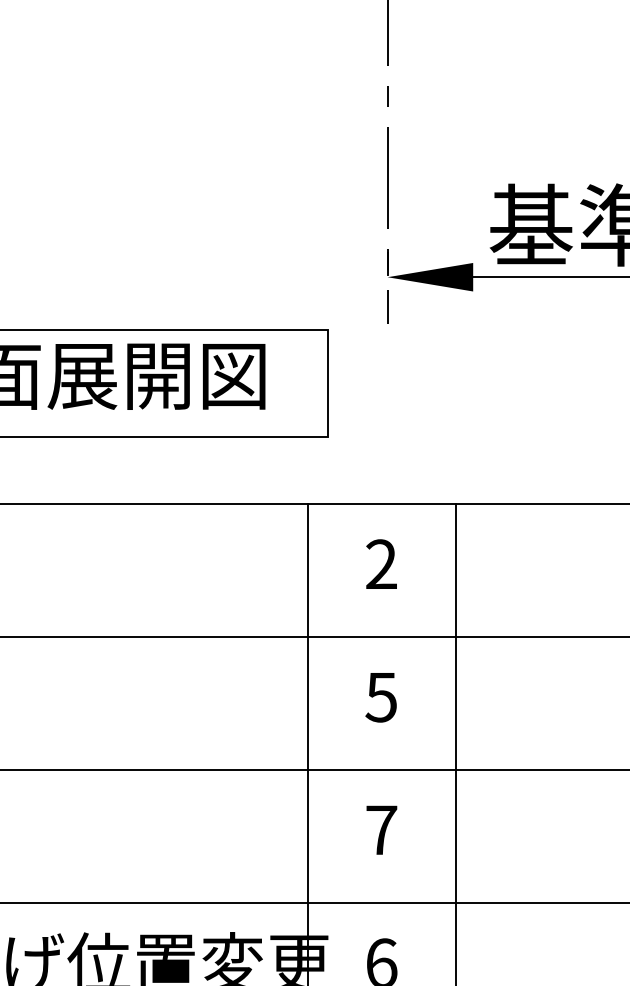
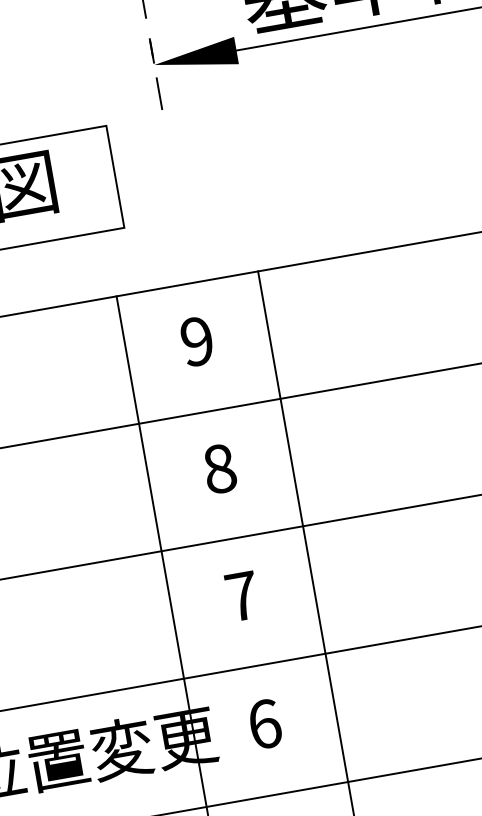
text: (381, 564) -> (197, 341), 2 -> 9
text: (381, 697) -> (219, 469), 5 -> 8

